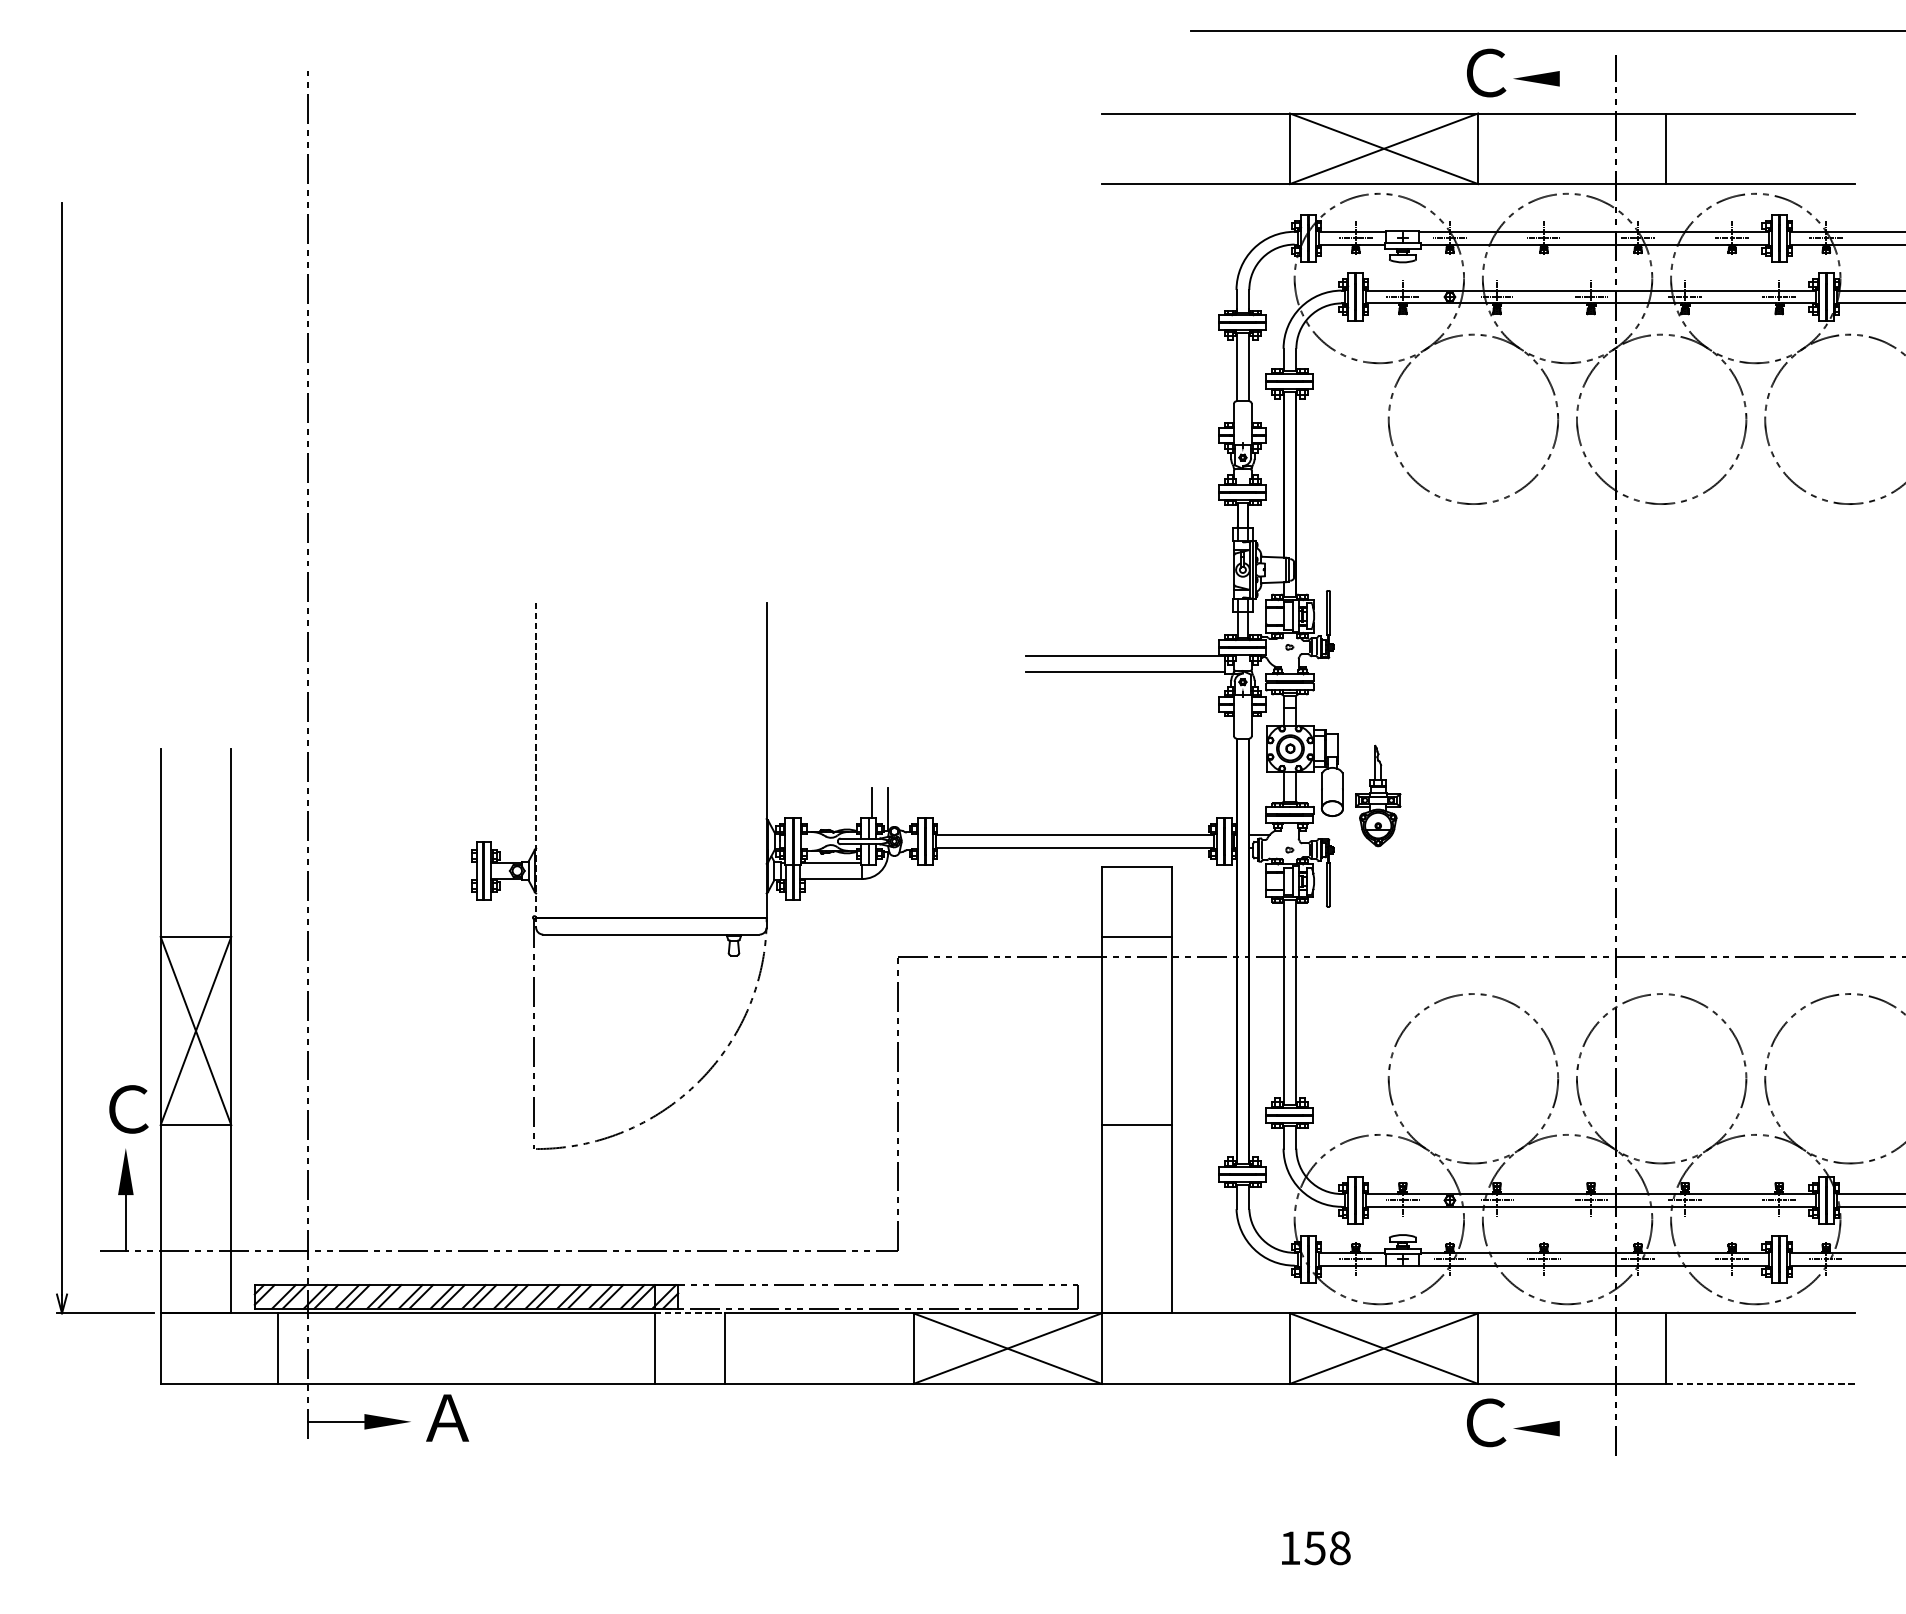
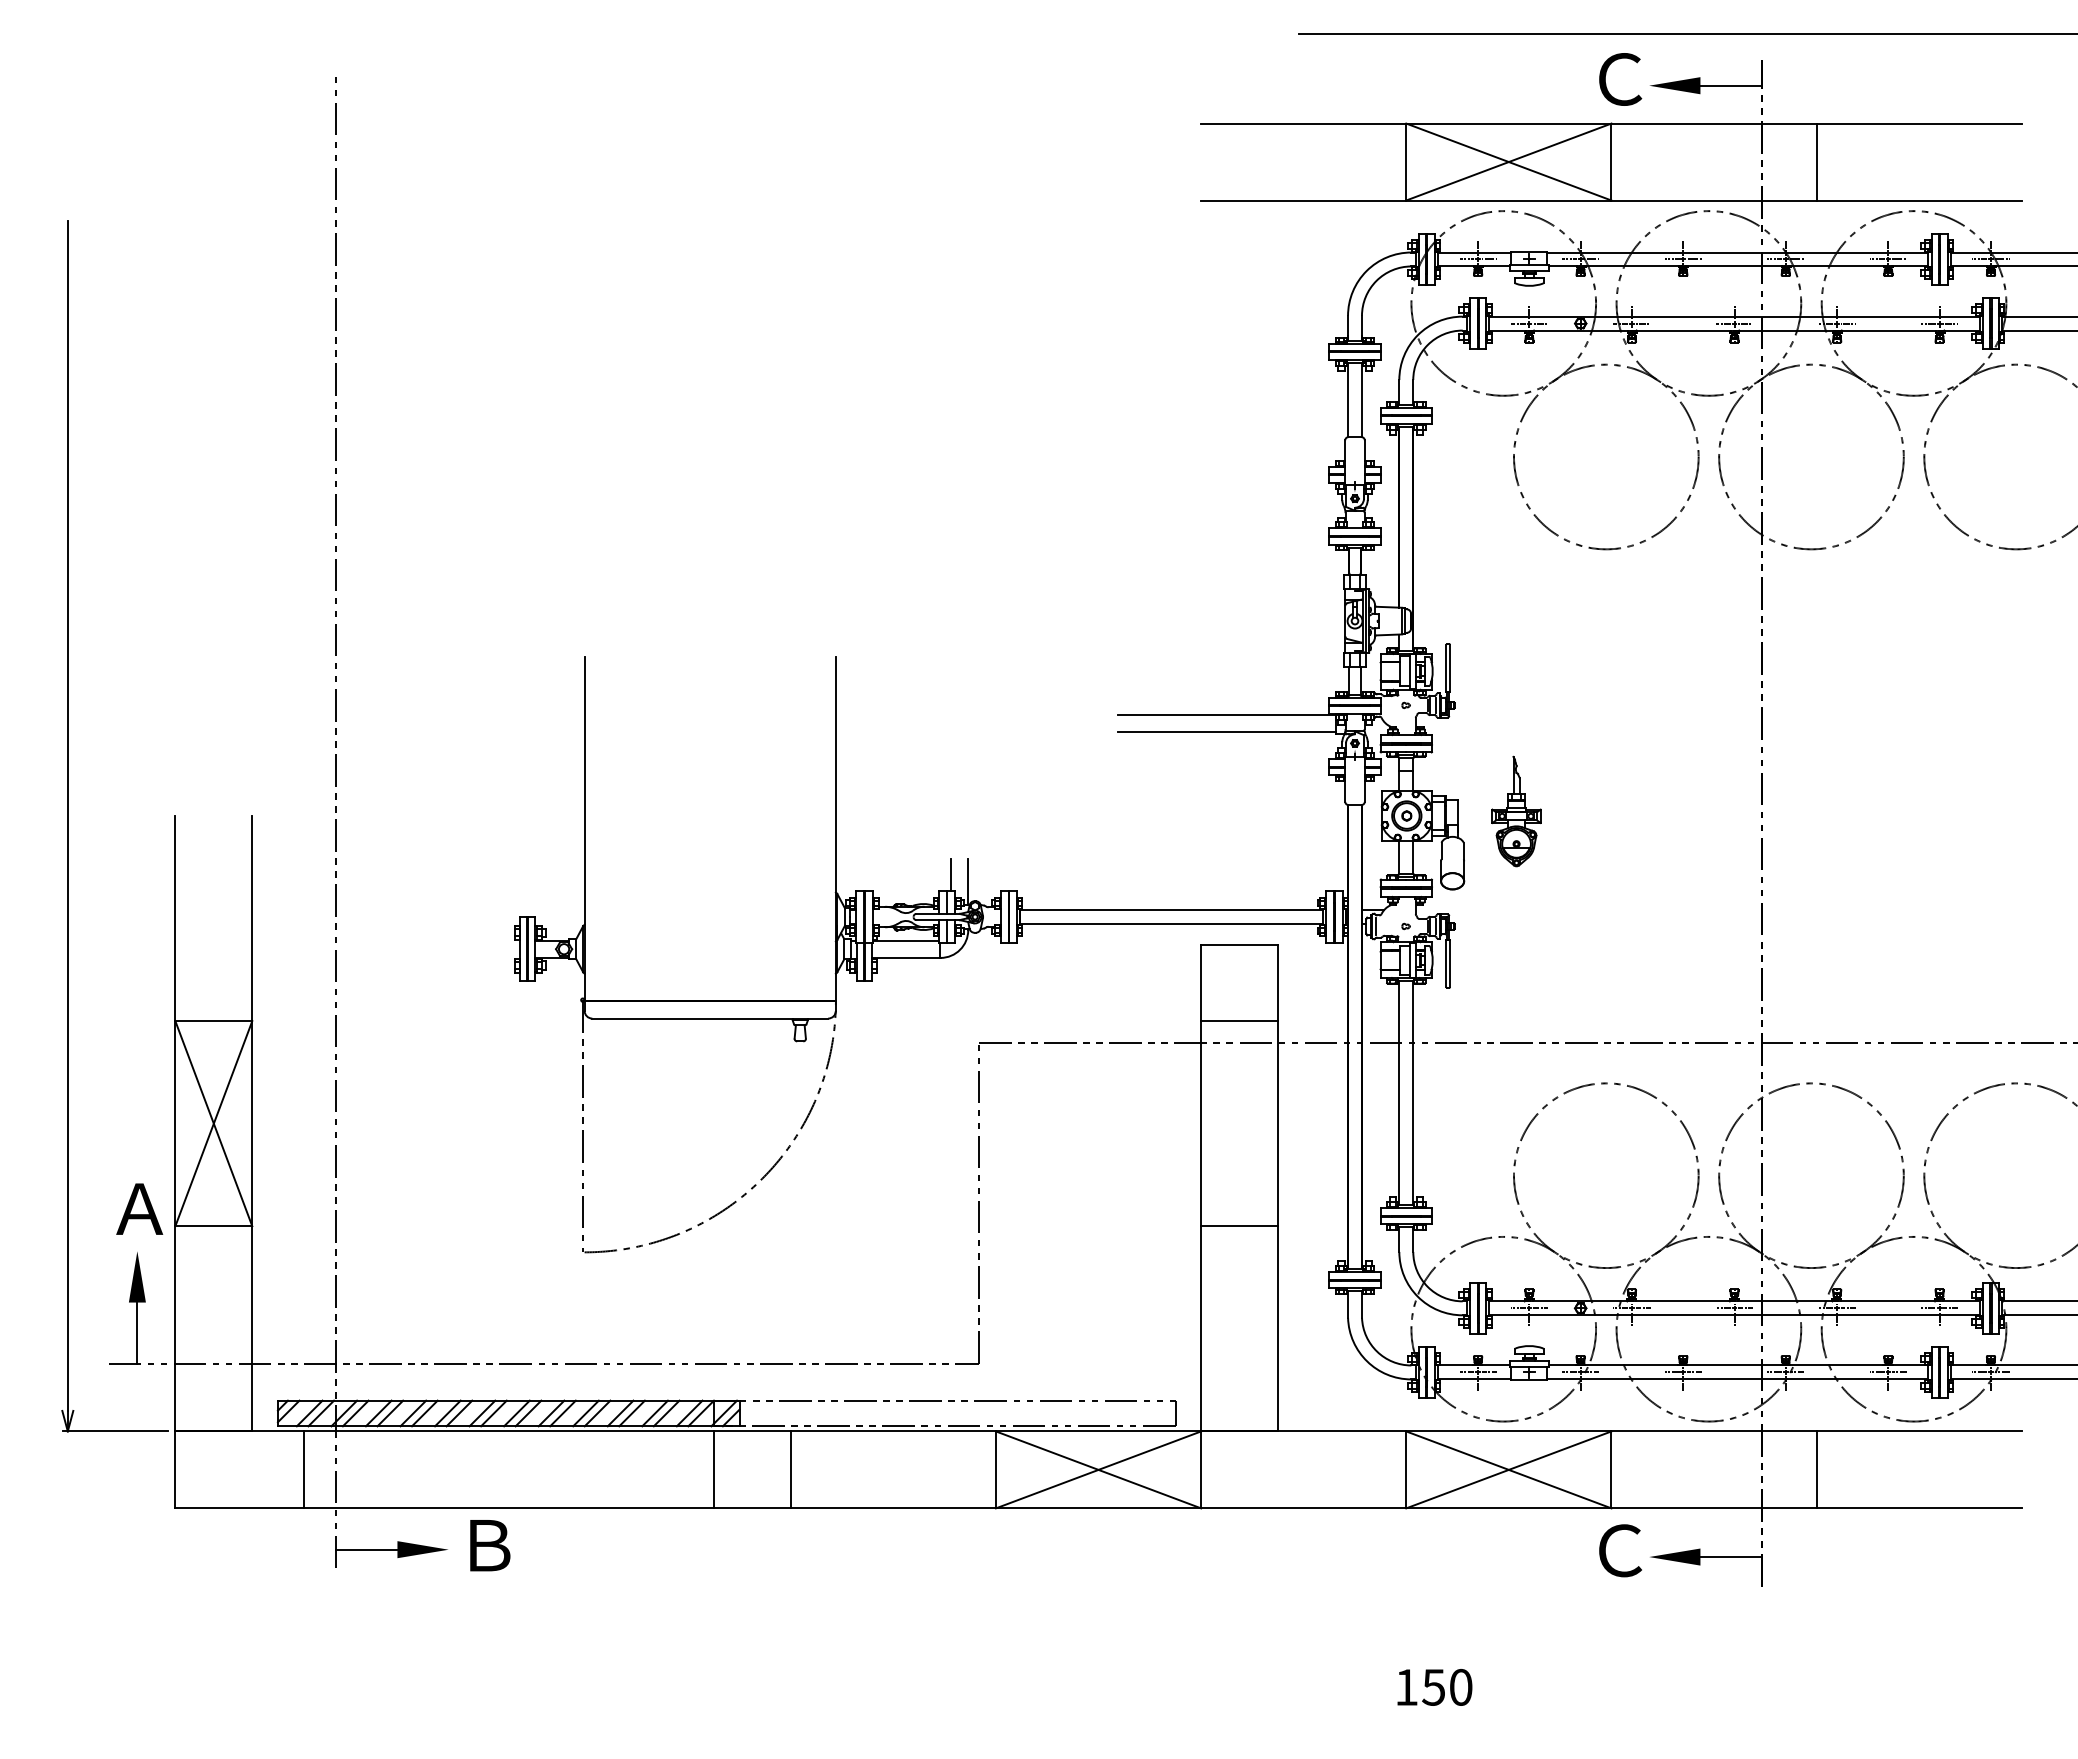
line: (1587, 78) -> (1730, 85), added
line: (536, 764) -> (584, 833), dashed -> solid
part: (1378, 795) -> (1516, 811), moved
text: (127, 1108) -> (139, 1208), Ｃ -> Ａ
line: (690, 1313) -> (752, 1431), dashed -> solid
line: (1760, 1384) -> (1919, 1508), dashed -> solid
text: (447, 1417) -> (487, 1545), Ａ -> Ｂ
line: (1587, 1428) -> (1730, 1557), added
text: (1340, 1547) -> (1461, 1686), 158 -> 150

